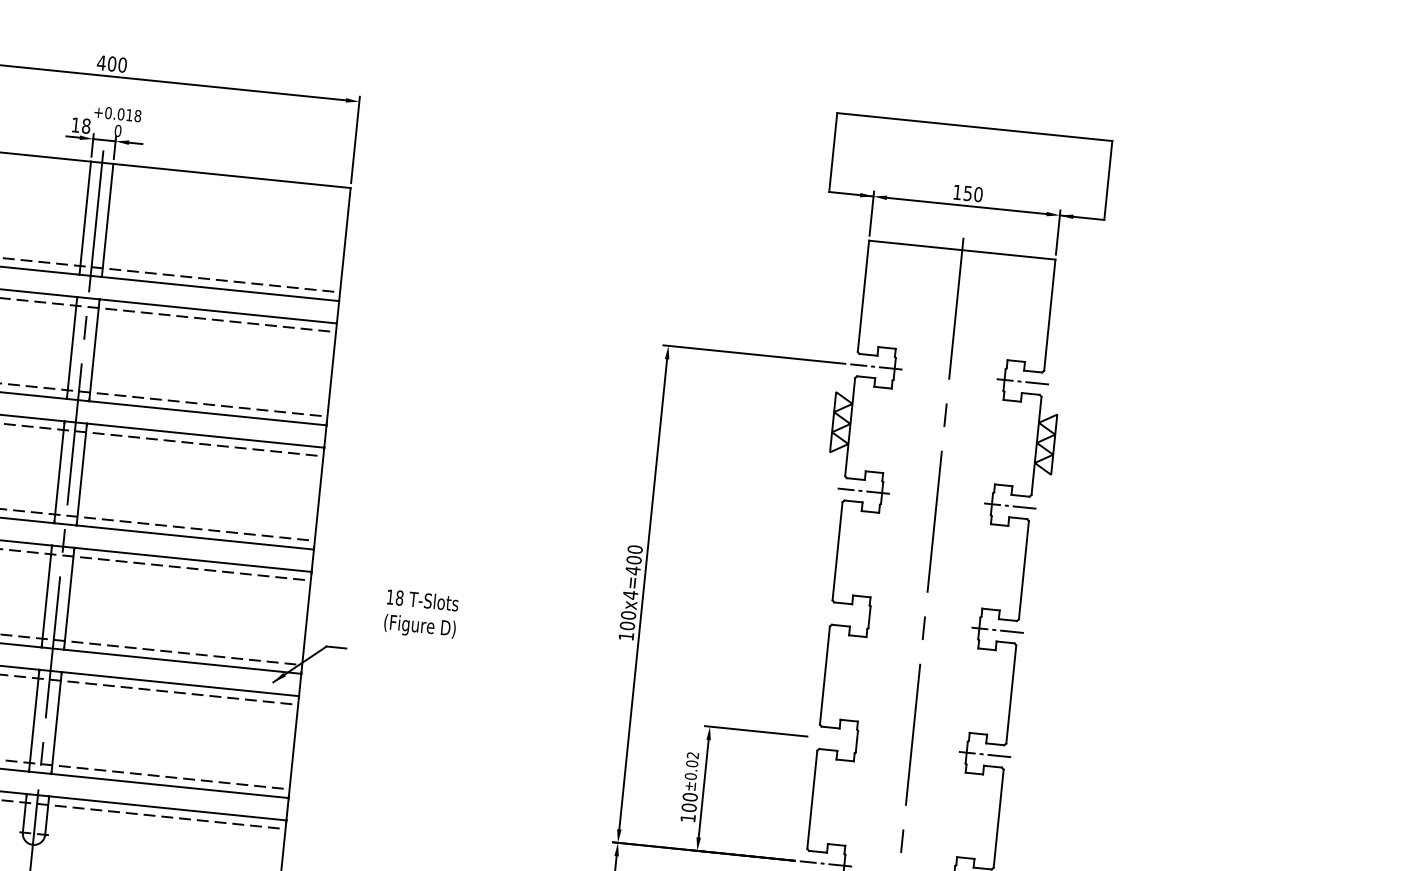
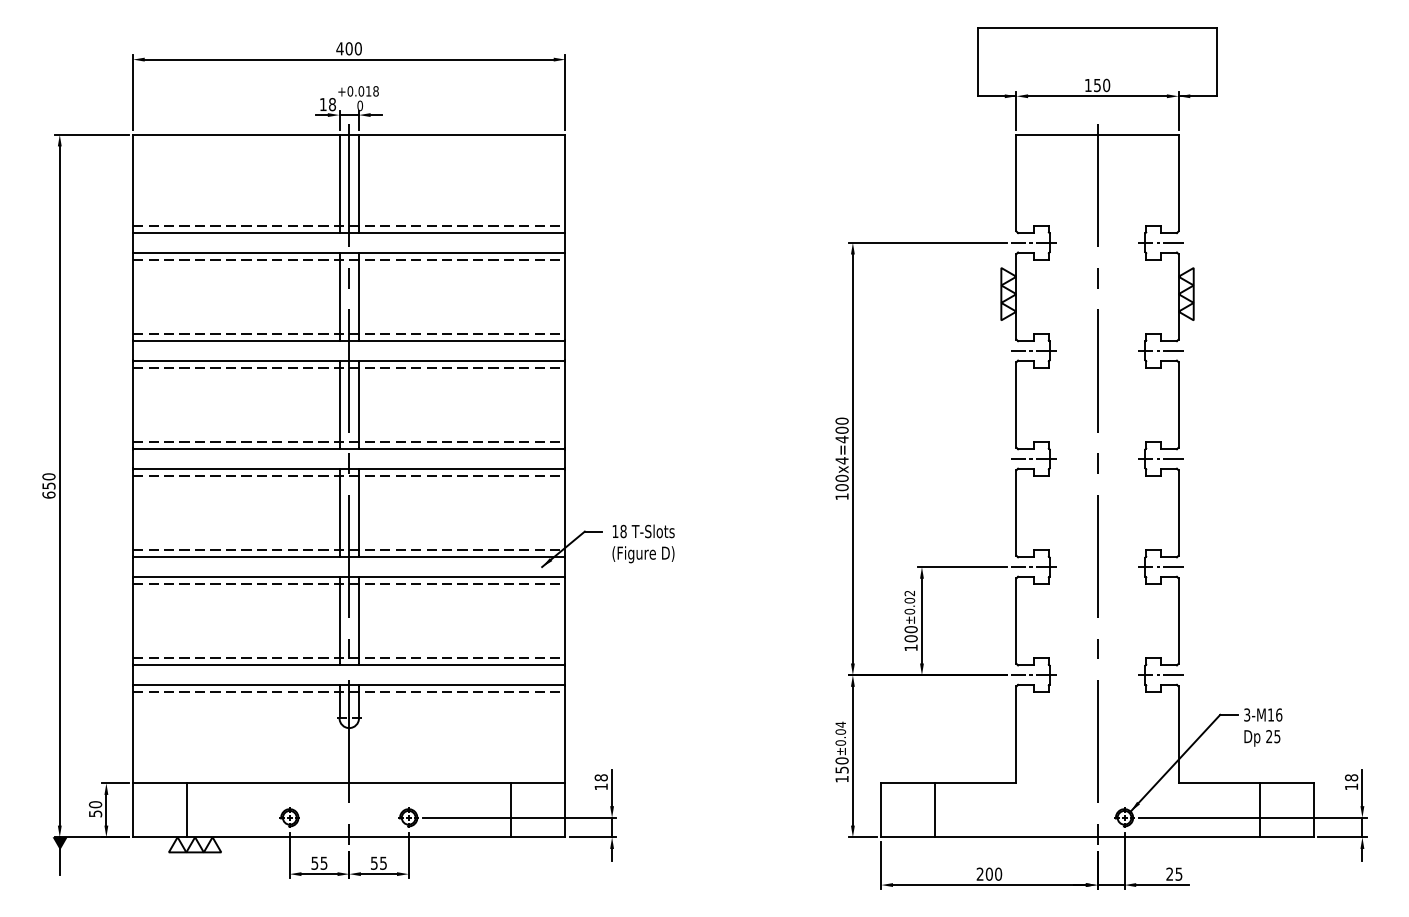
text: (421, 614) -> (643, 543), moved
line: (850, 614) -> (1033, 458), added
line: (838, 740) -> (1033, 567), added

